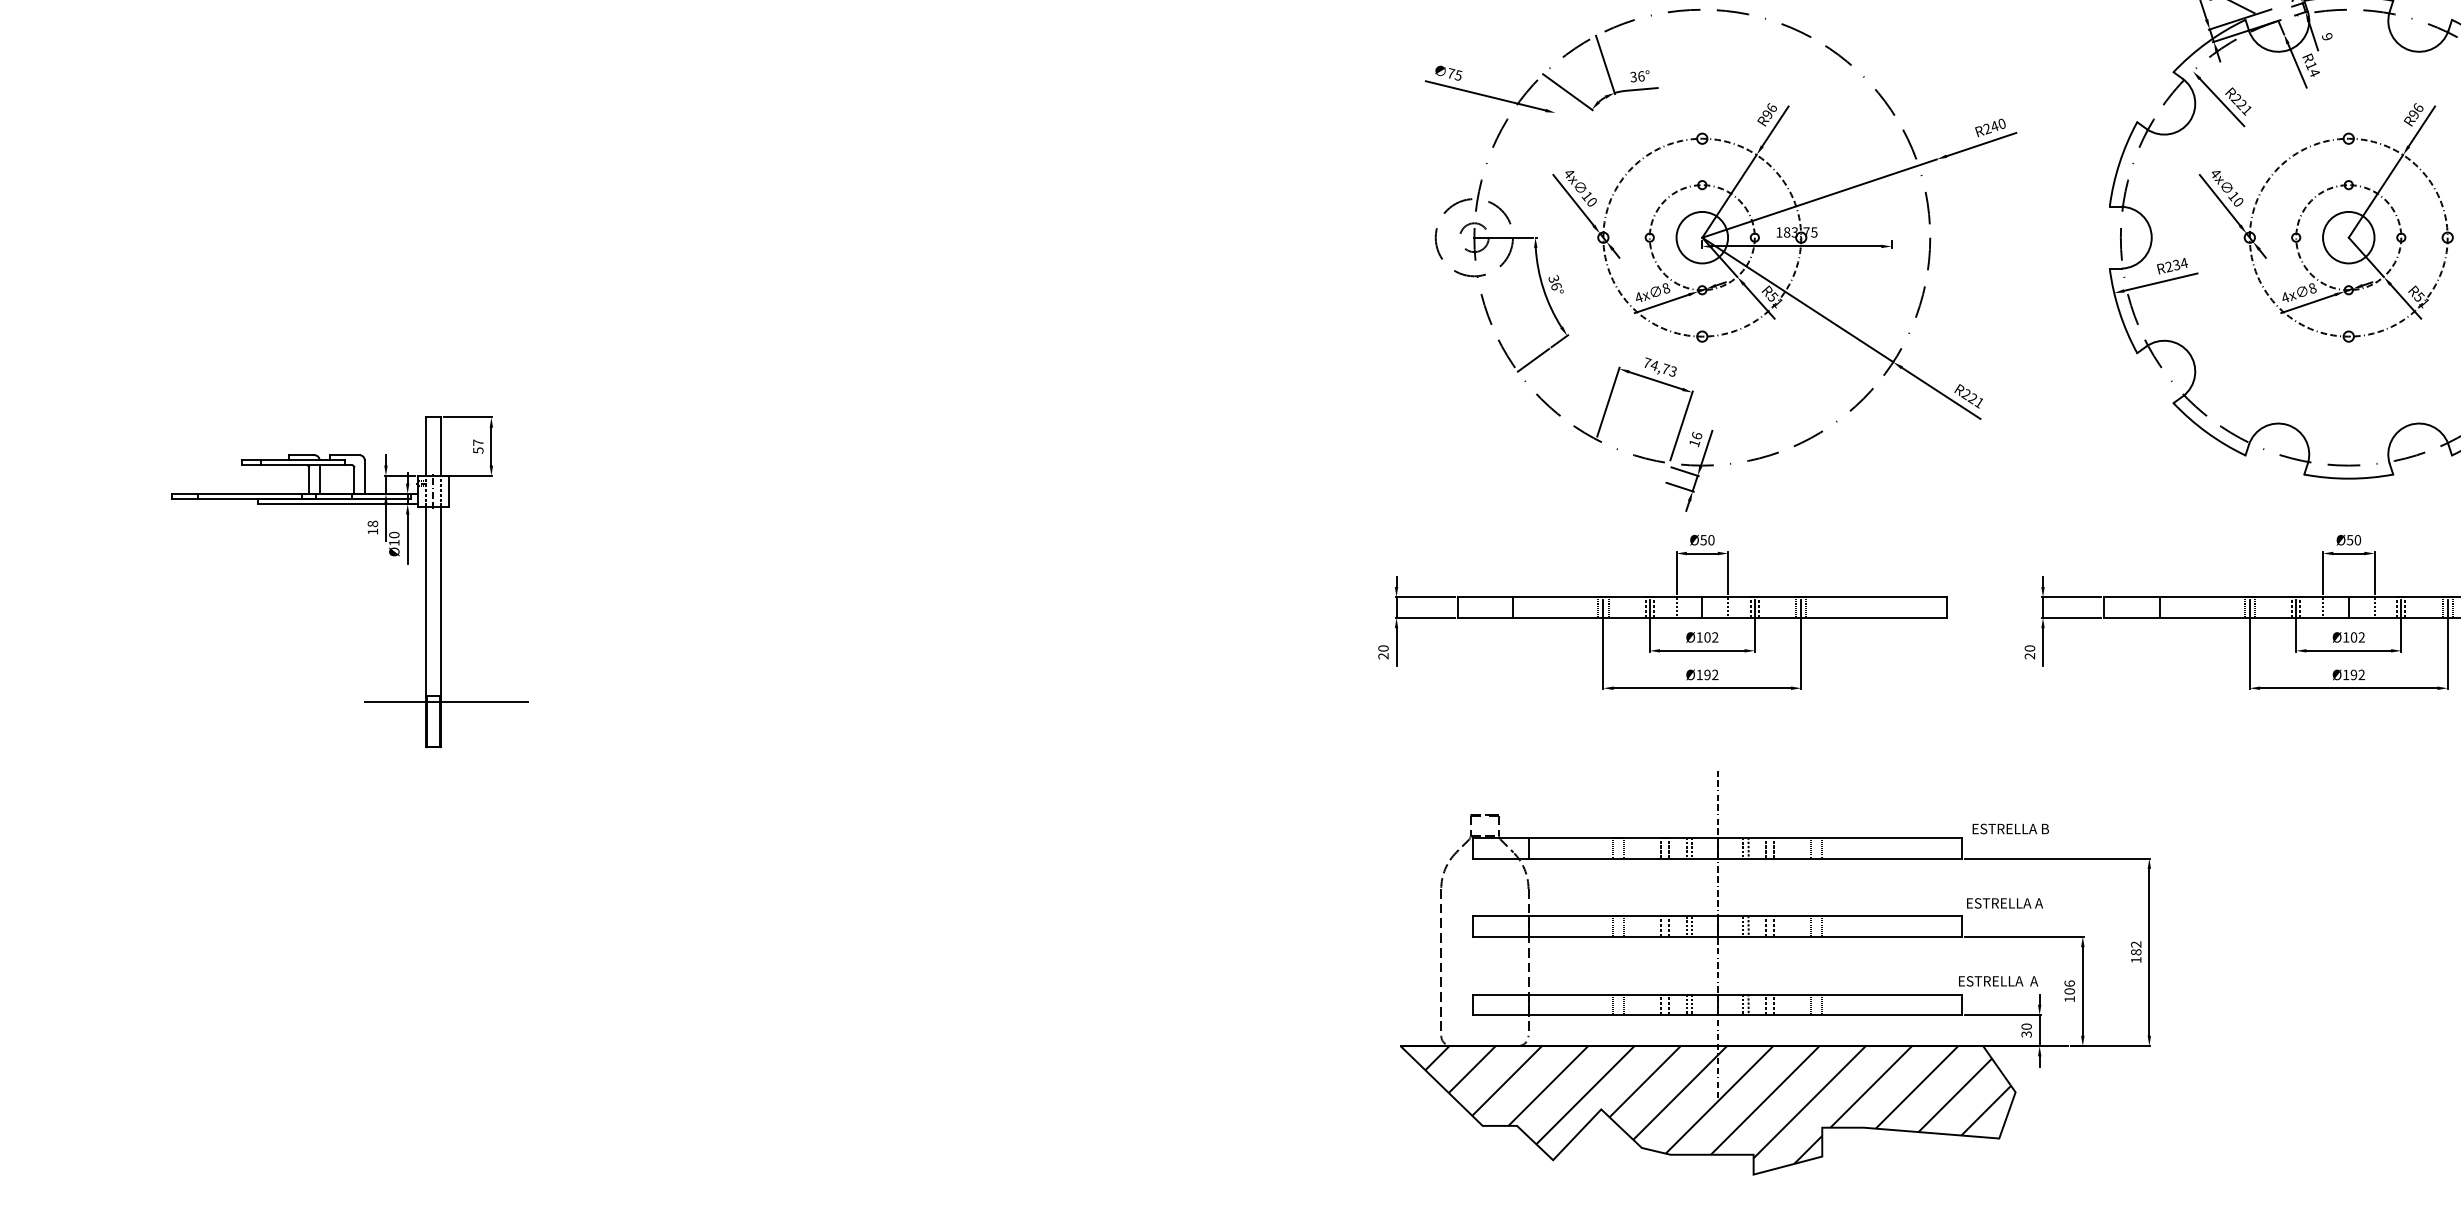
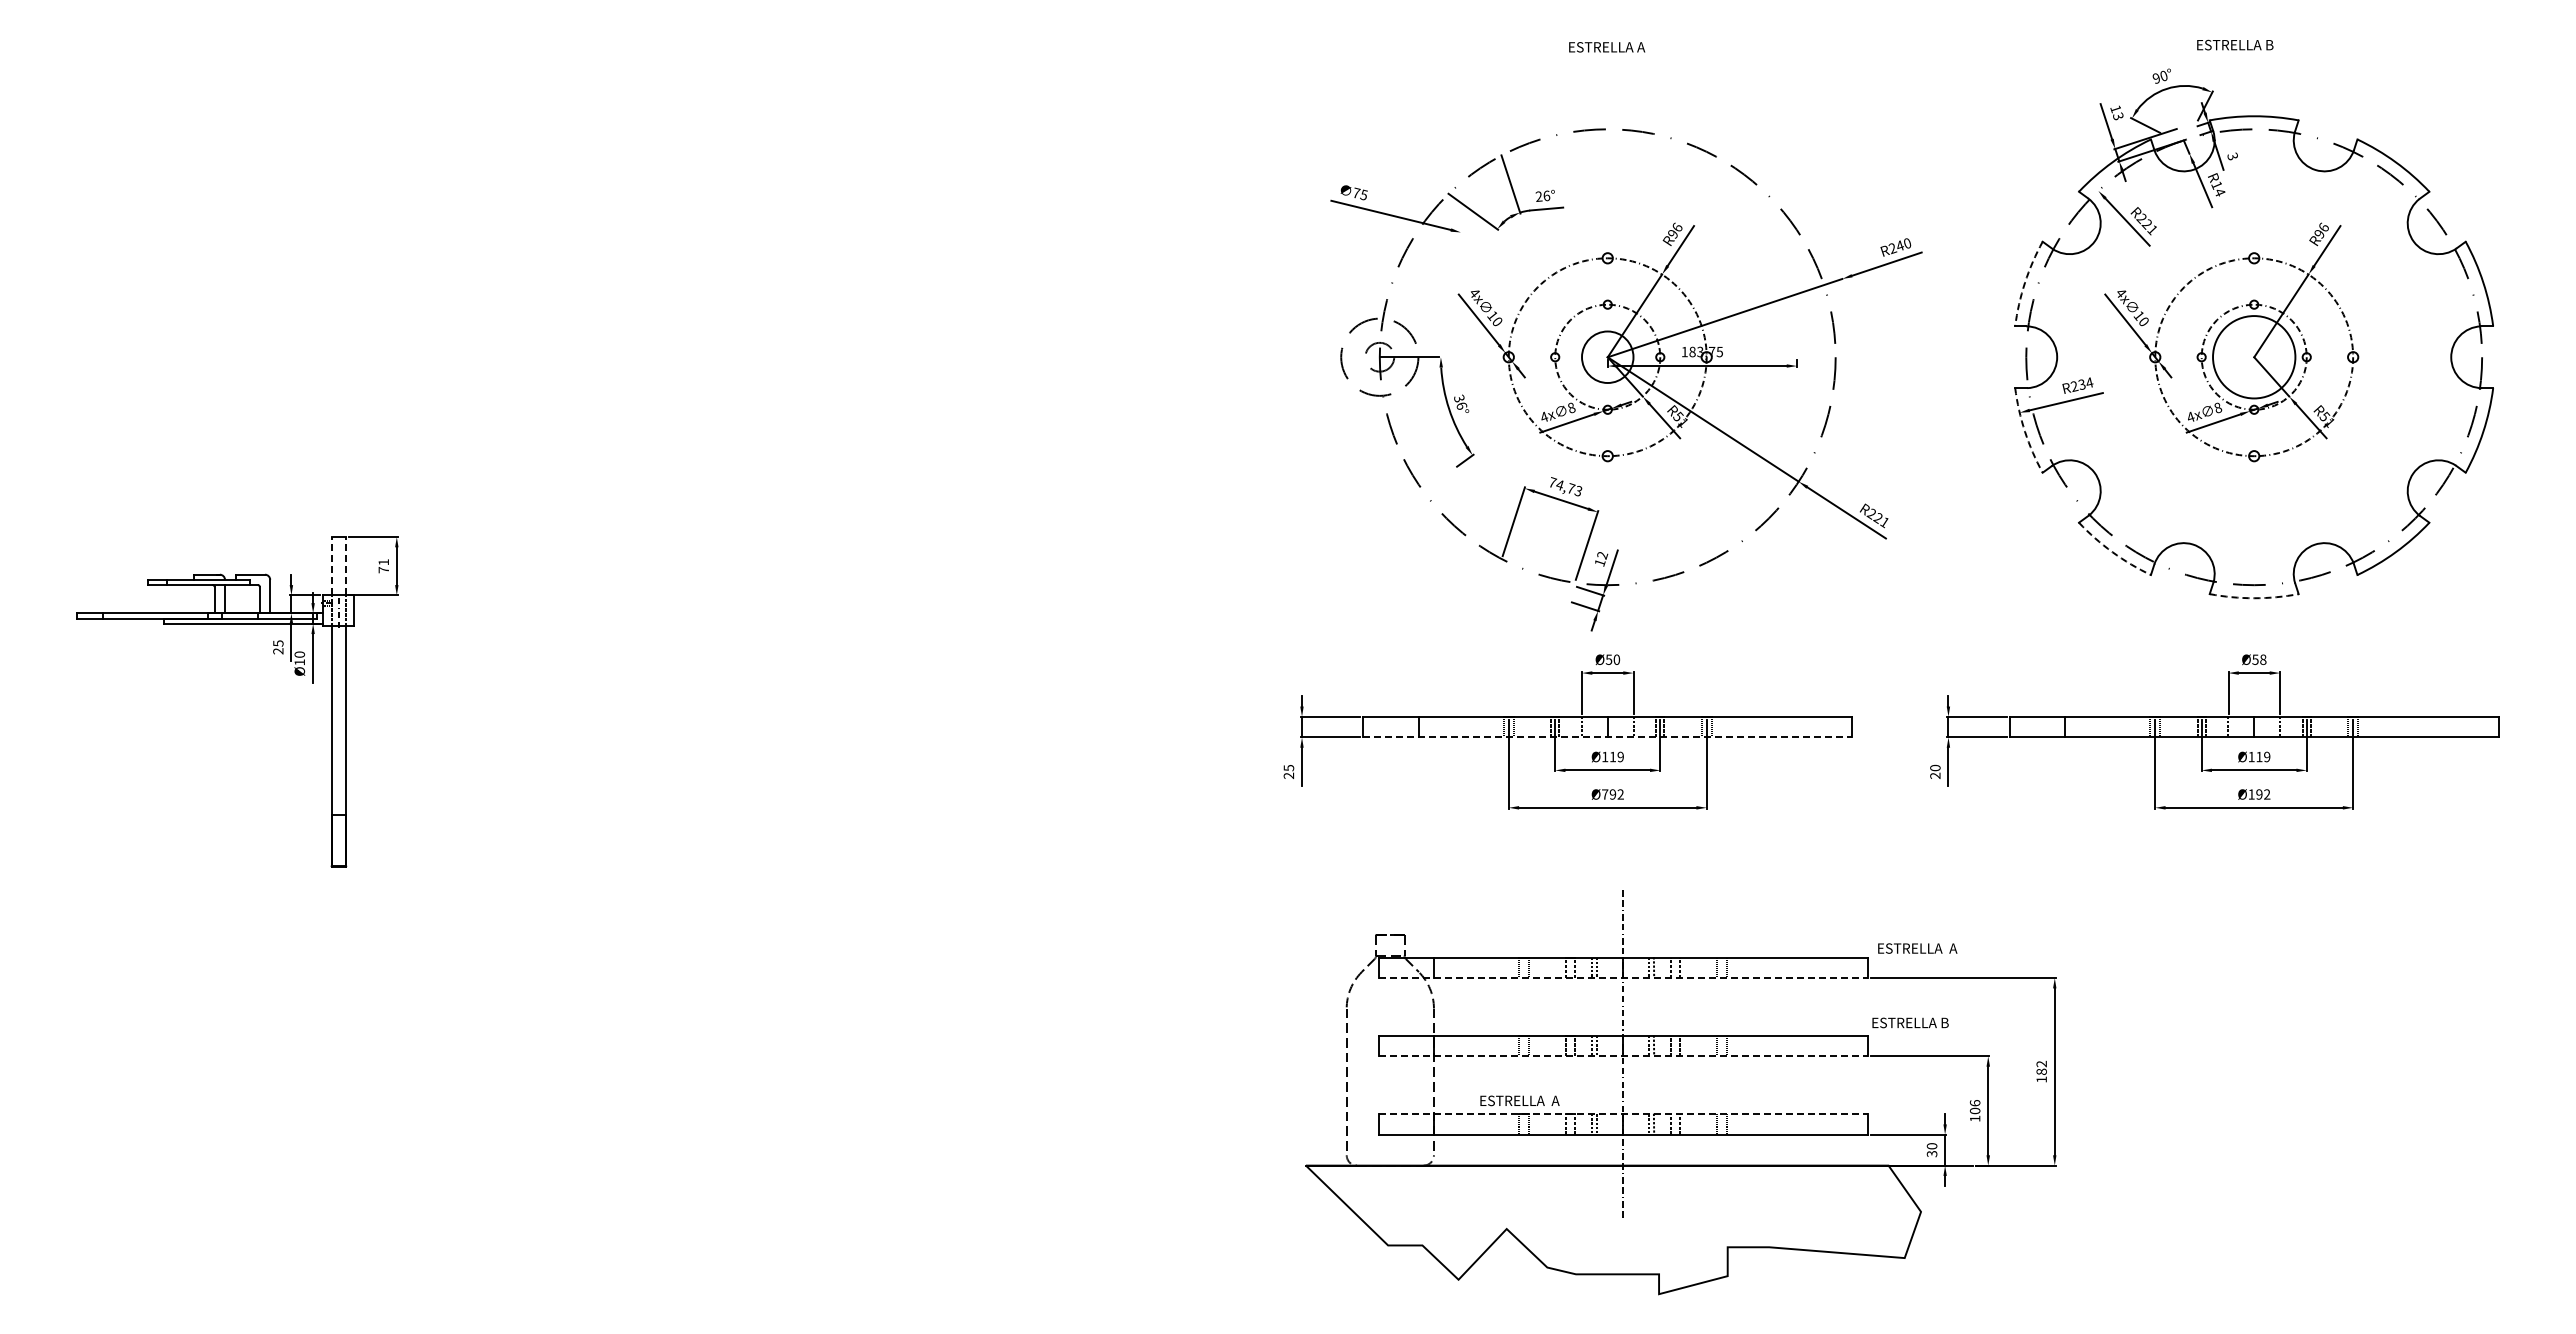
text: (2327, 36) -> (2232, 156), 9 -> 3
text: (1633, 76) -> (1538, 196), 36° -> 26°
arc: (2120, 162) -> (2025, 282), solid -> dashed
circle: (2348, 237) -> (2253, 357), size x1.6
arc: (2120, 311) -> (2025, 431), solid -> dashed
line: (1533, 359) -> (1438, 479), removed
arc: (2207, 432) -> (2112, 552), solid -> dashed
text: (1697, 435) -> (1602, 555), 16 -> 12
line: (426, 445) -> (331, 565), solid -> dashed
line: (441, 445) -> (346, 565), solid -> dashed
text: (478, 446) -> (383, 566), 57 -> 71
arc: (2349, 478) -> (2254, 598), solid -> dashed
text: (373, 527) -> (278, 647), 18 -> 25
text: (2358, 539) -> (2263, 659), Ø50 -> Ø58
line: (1702, 617) -> (1607, 737), solid -> dashed
text: (1711, 636) -> (1616, 756), Ø102 -> Ø119
text: (2358, 636) -> (2263, 756), Ø102 -> Ø119
text: (1383, 647) -> (1288, 767), 20 -> 25
text: (1700, 674) -> (1605, 794), Ø192 -> Ø792
line: (446, 701) -> (351, 821), removed
text: (2047, 828) -> (1952, 948), ESTRELLA B -> ESTRELLA  A
line: (1718, 858) -> (1623, 978), solid -> dashed
text: (2039, 902) -> (1944, 1022), ESTRELLA A -> ESTRELLA B
line: (1718, 936) -> (1623, 1056), solid -> dashed
text: (1998, 980) -> (1519, 1100), moved
line: (1718, 994) -> (1623, 1114), solid -> dashed
hatch: (1706, 1104) -> (1611, 1224), removed

